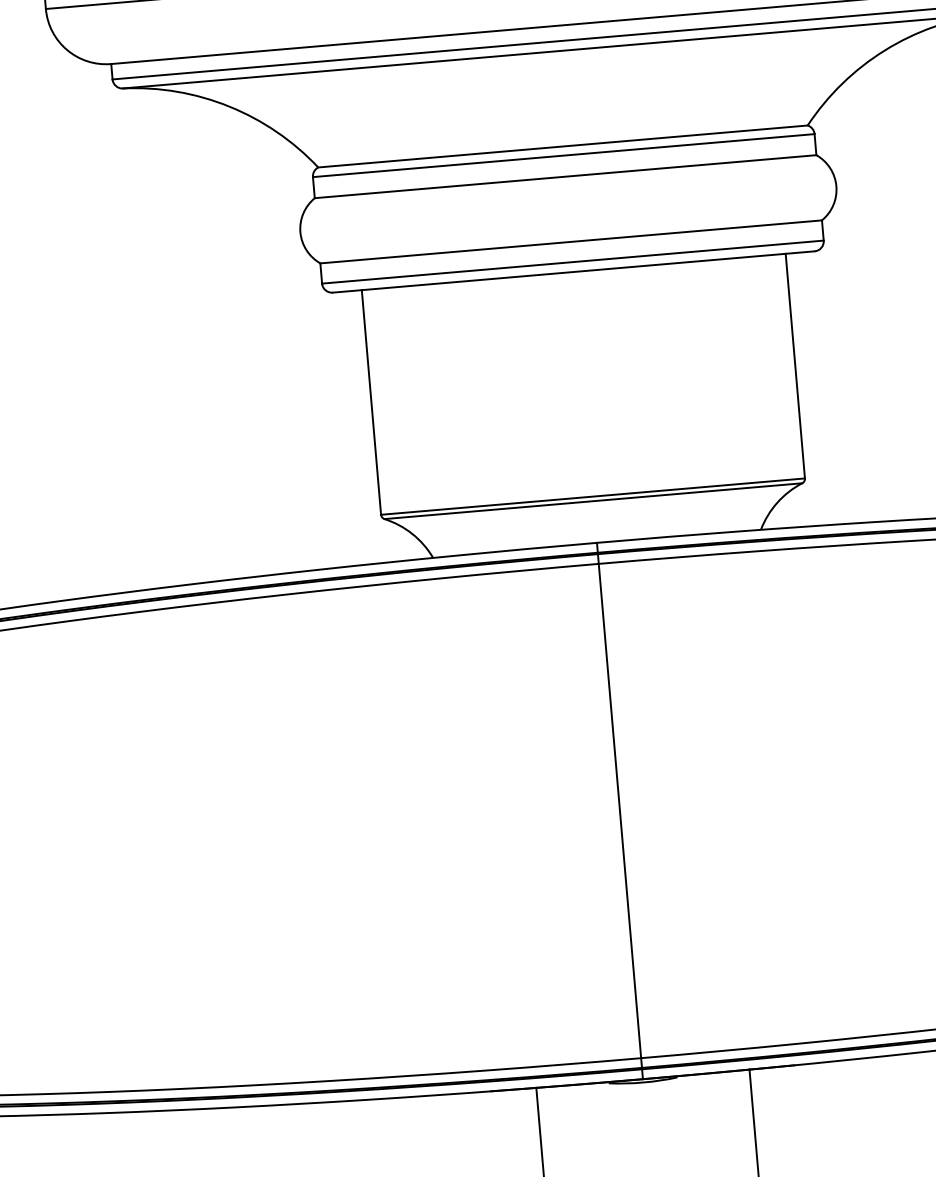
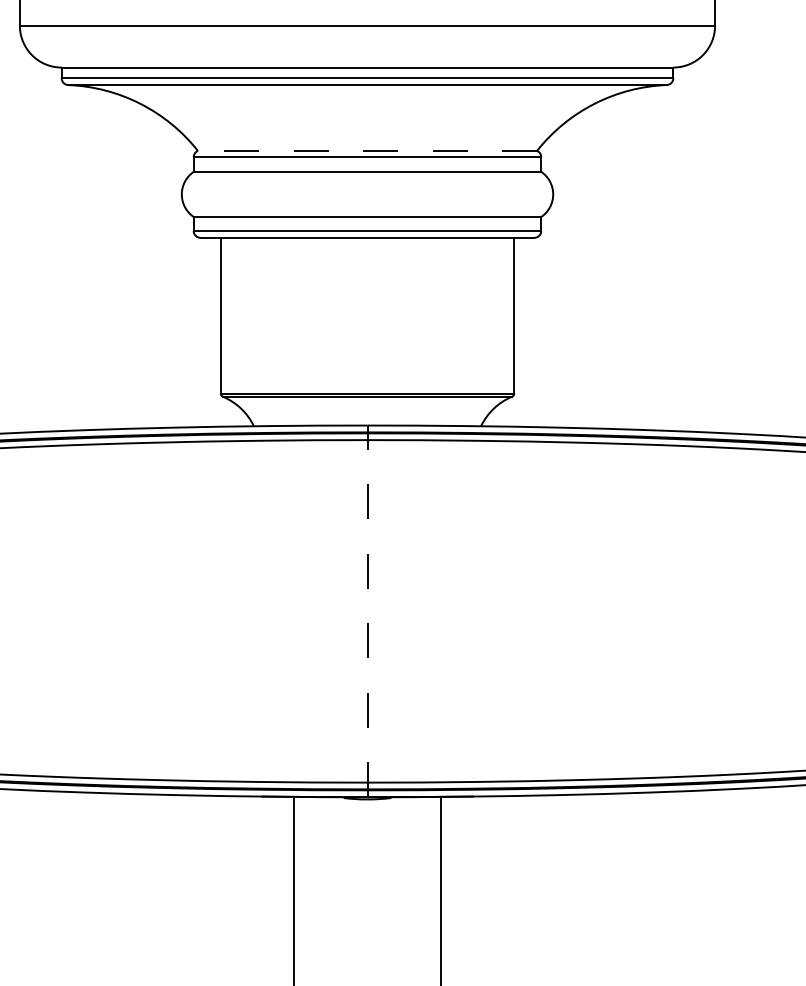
line: (562, 145) -> (367, 150), solid -> dashed
line: (619, 811) -> (367, 611), solid -> dashed

